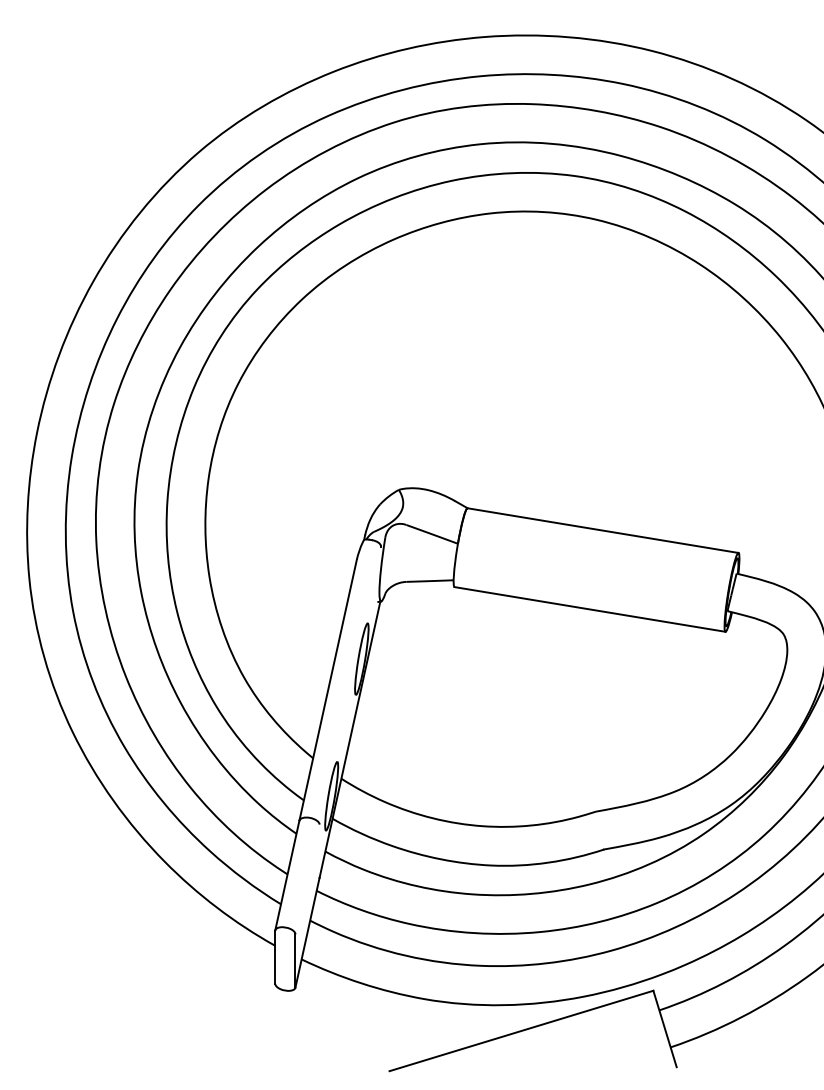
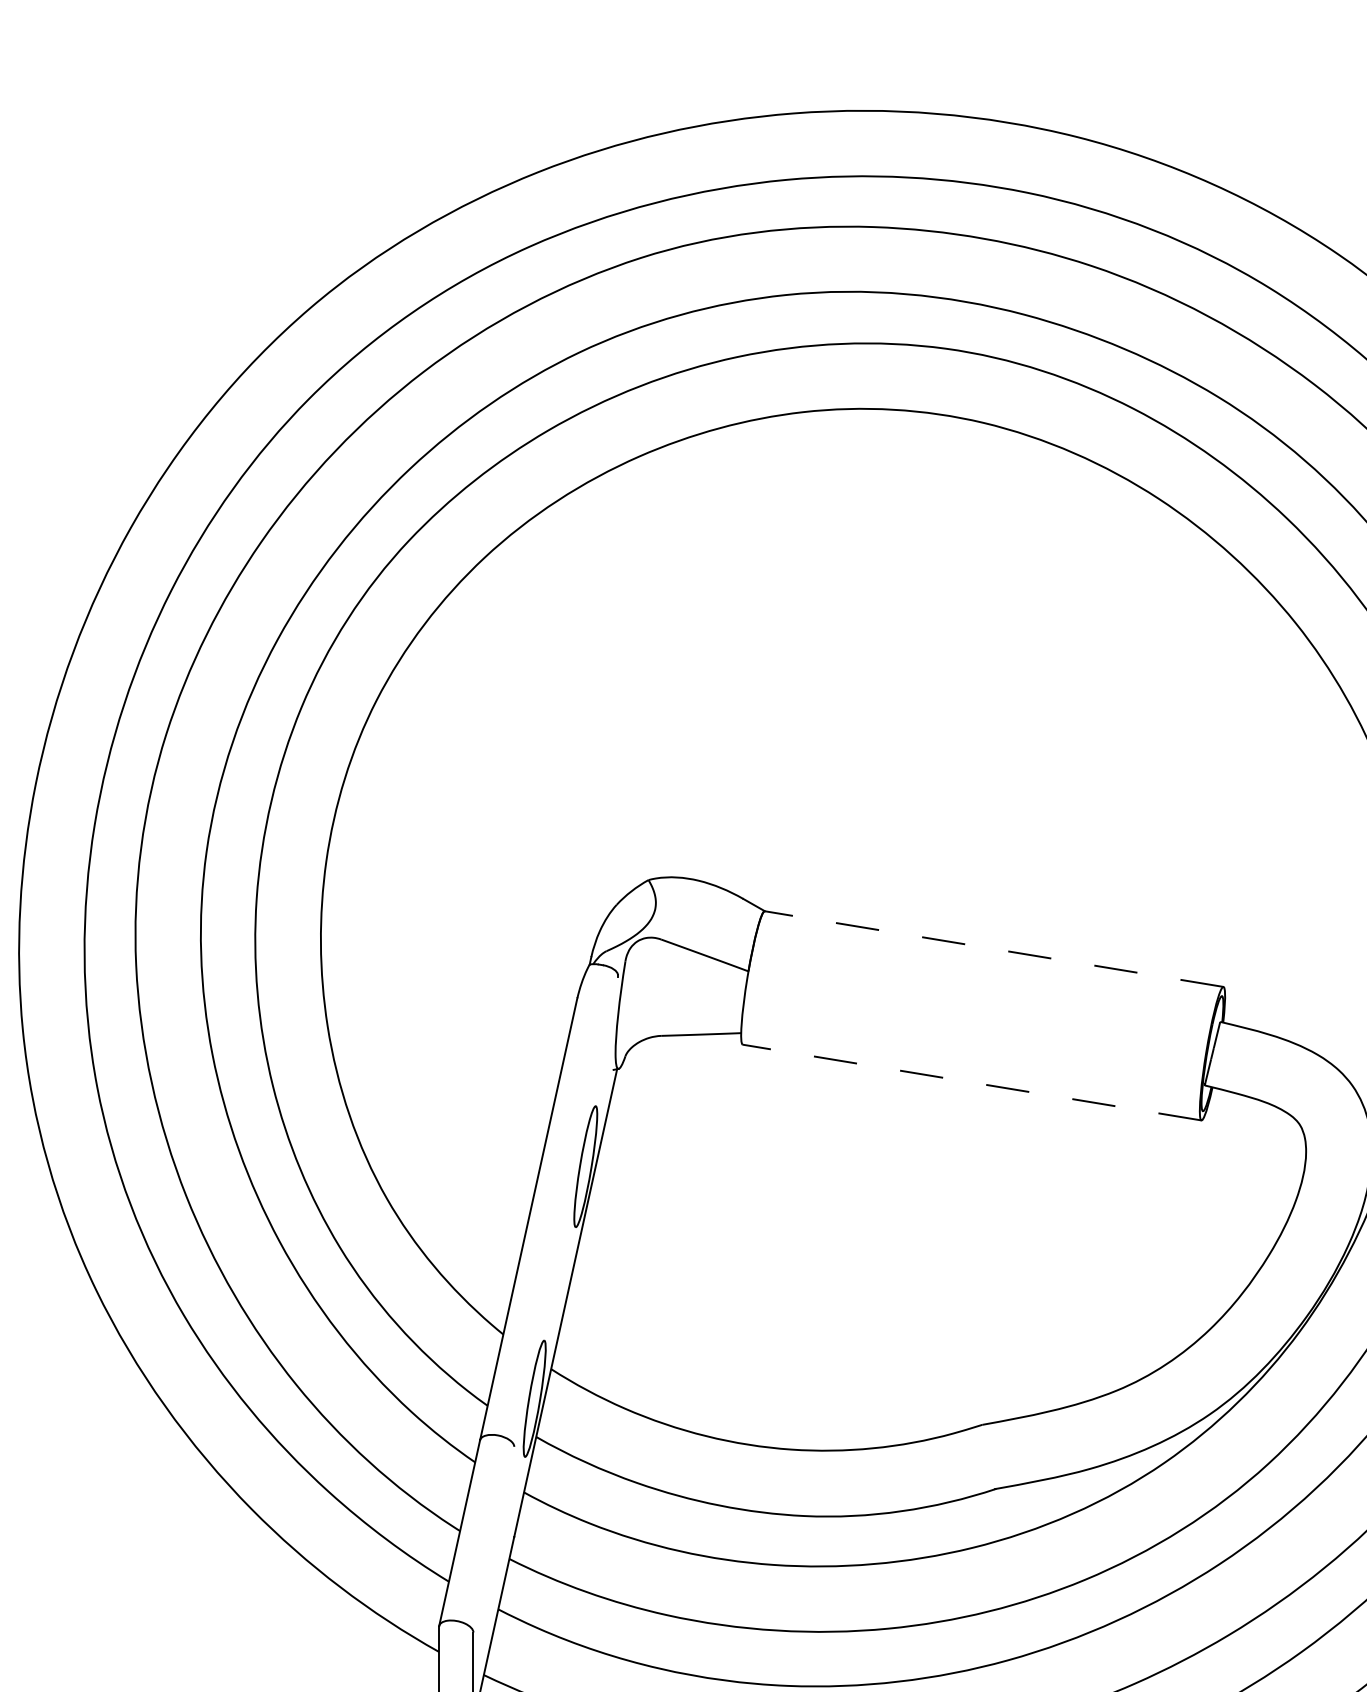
line: (602, 530) -> (993, 948), solid -> dashed
line: (589, 609) -> (971, 1082), solid -> dashed

